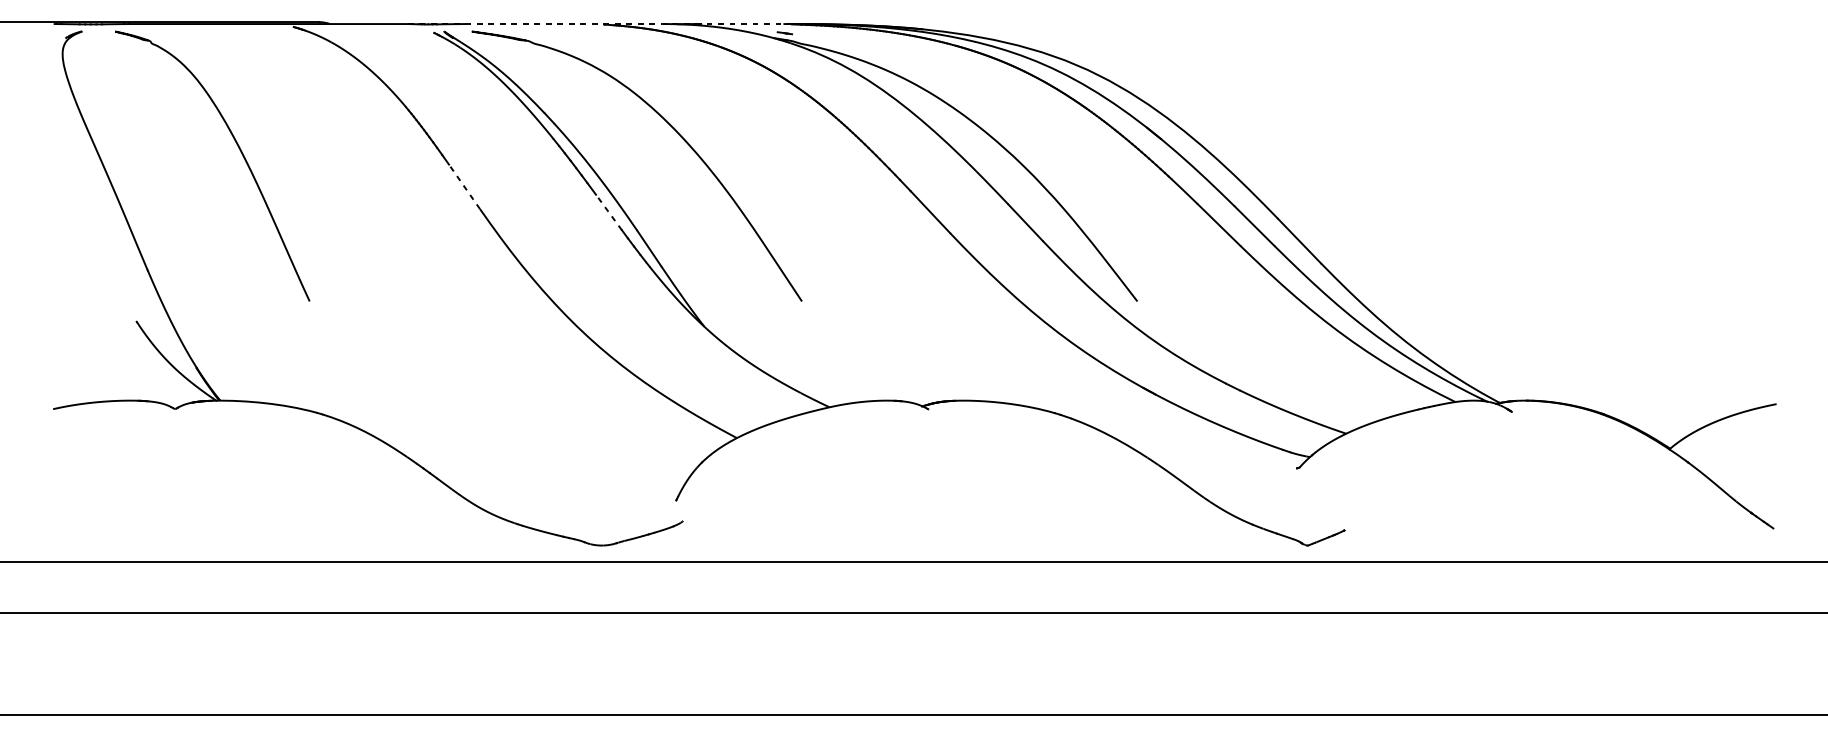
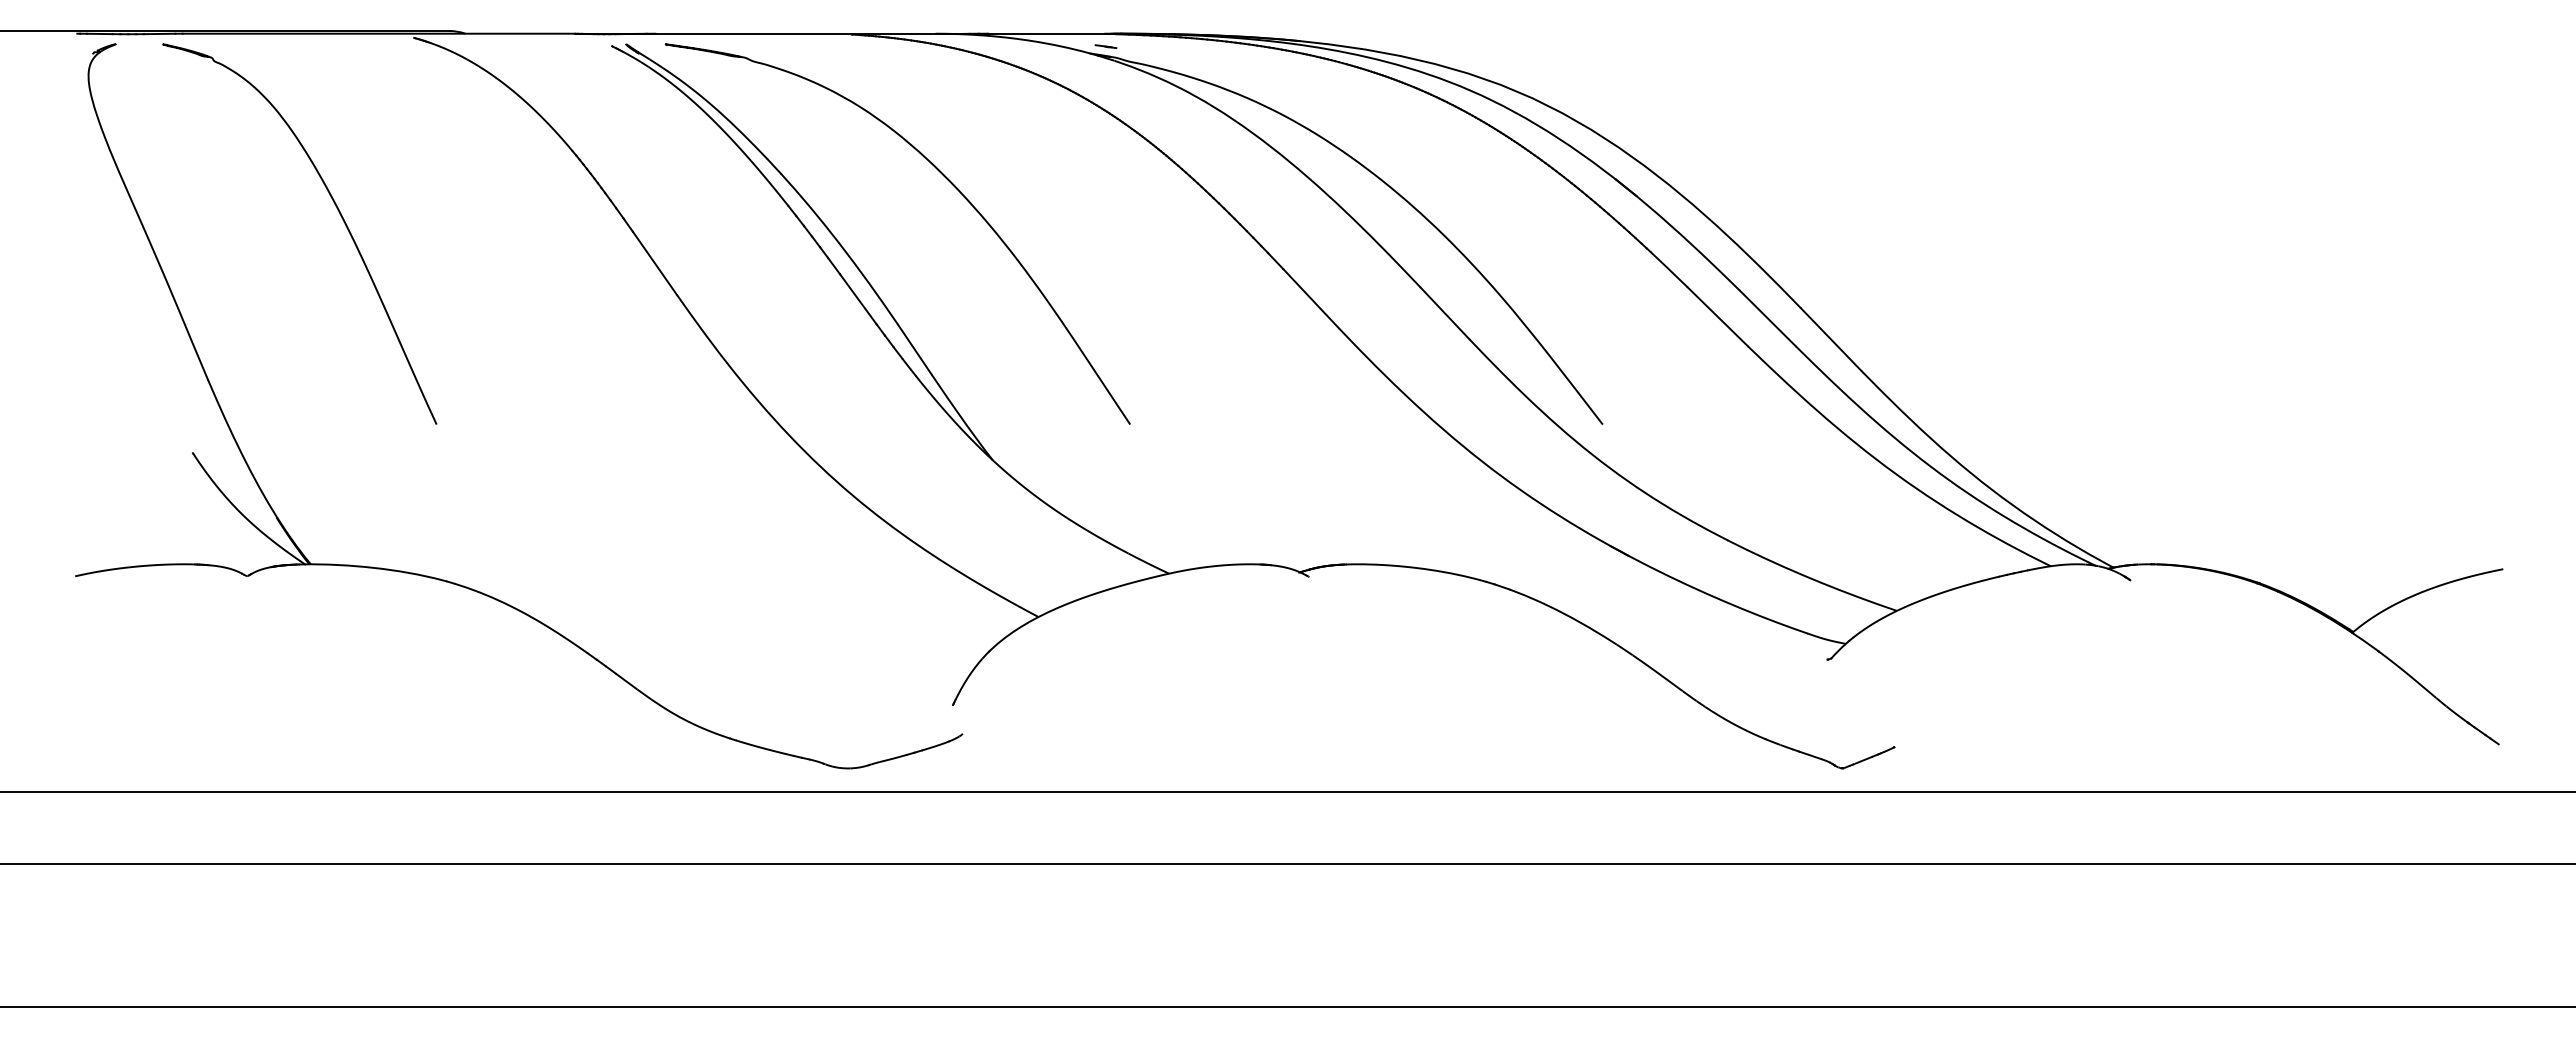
line: (599, 23) -> (844, 33), dashed -> solid
line: (464, 186) -> (654, 262), dashed -> solid
line: (609, 211) -> (858, 298), dashed -> solid

